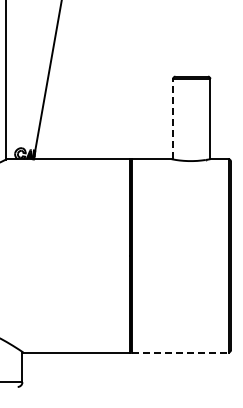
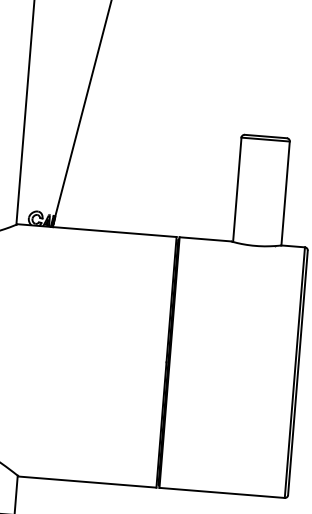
line: (173, 118) -> (237, 188), dashed -> solid
line: (180, 352) -> (222, 492), dashed -> solid

